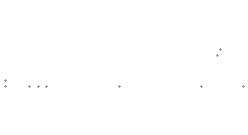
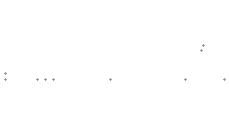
part: (37, 86) -> (44, 79), moved

